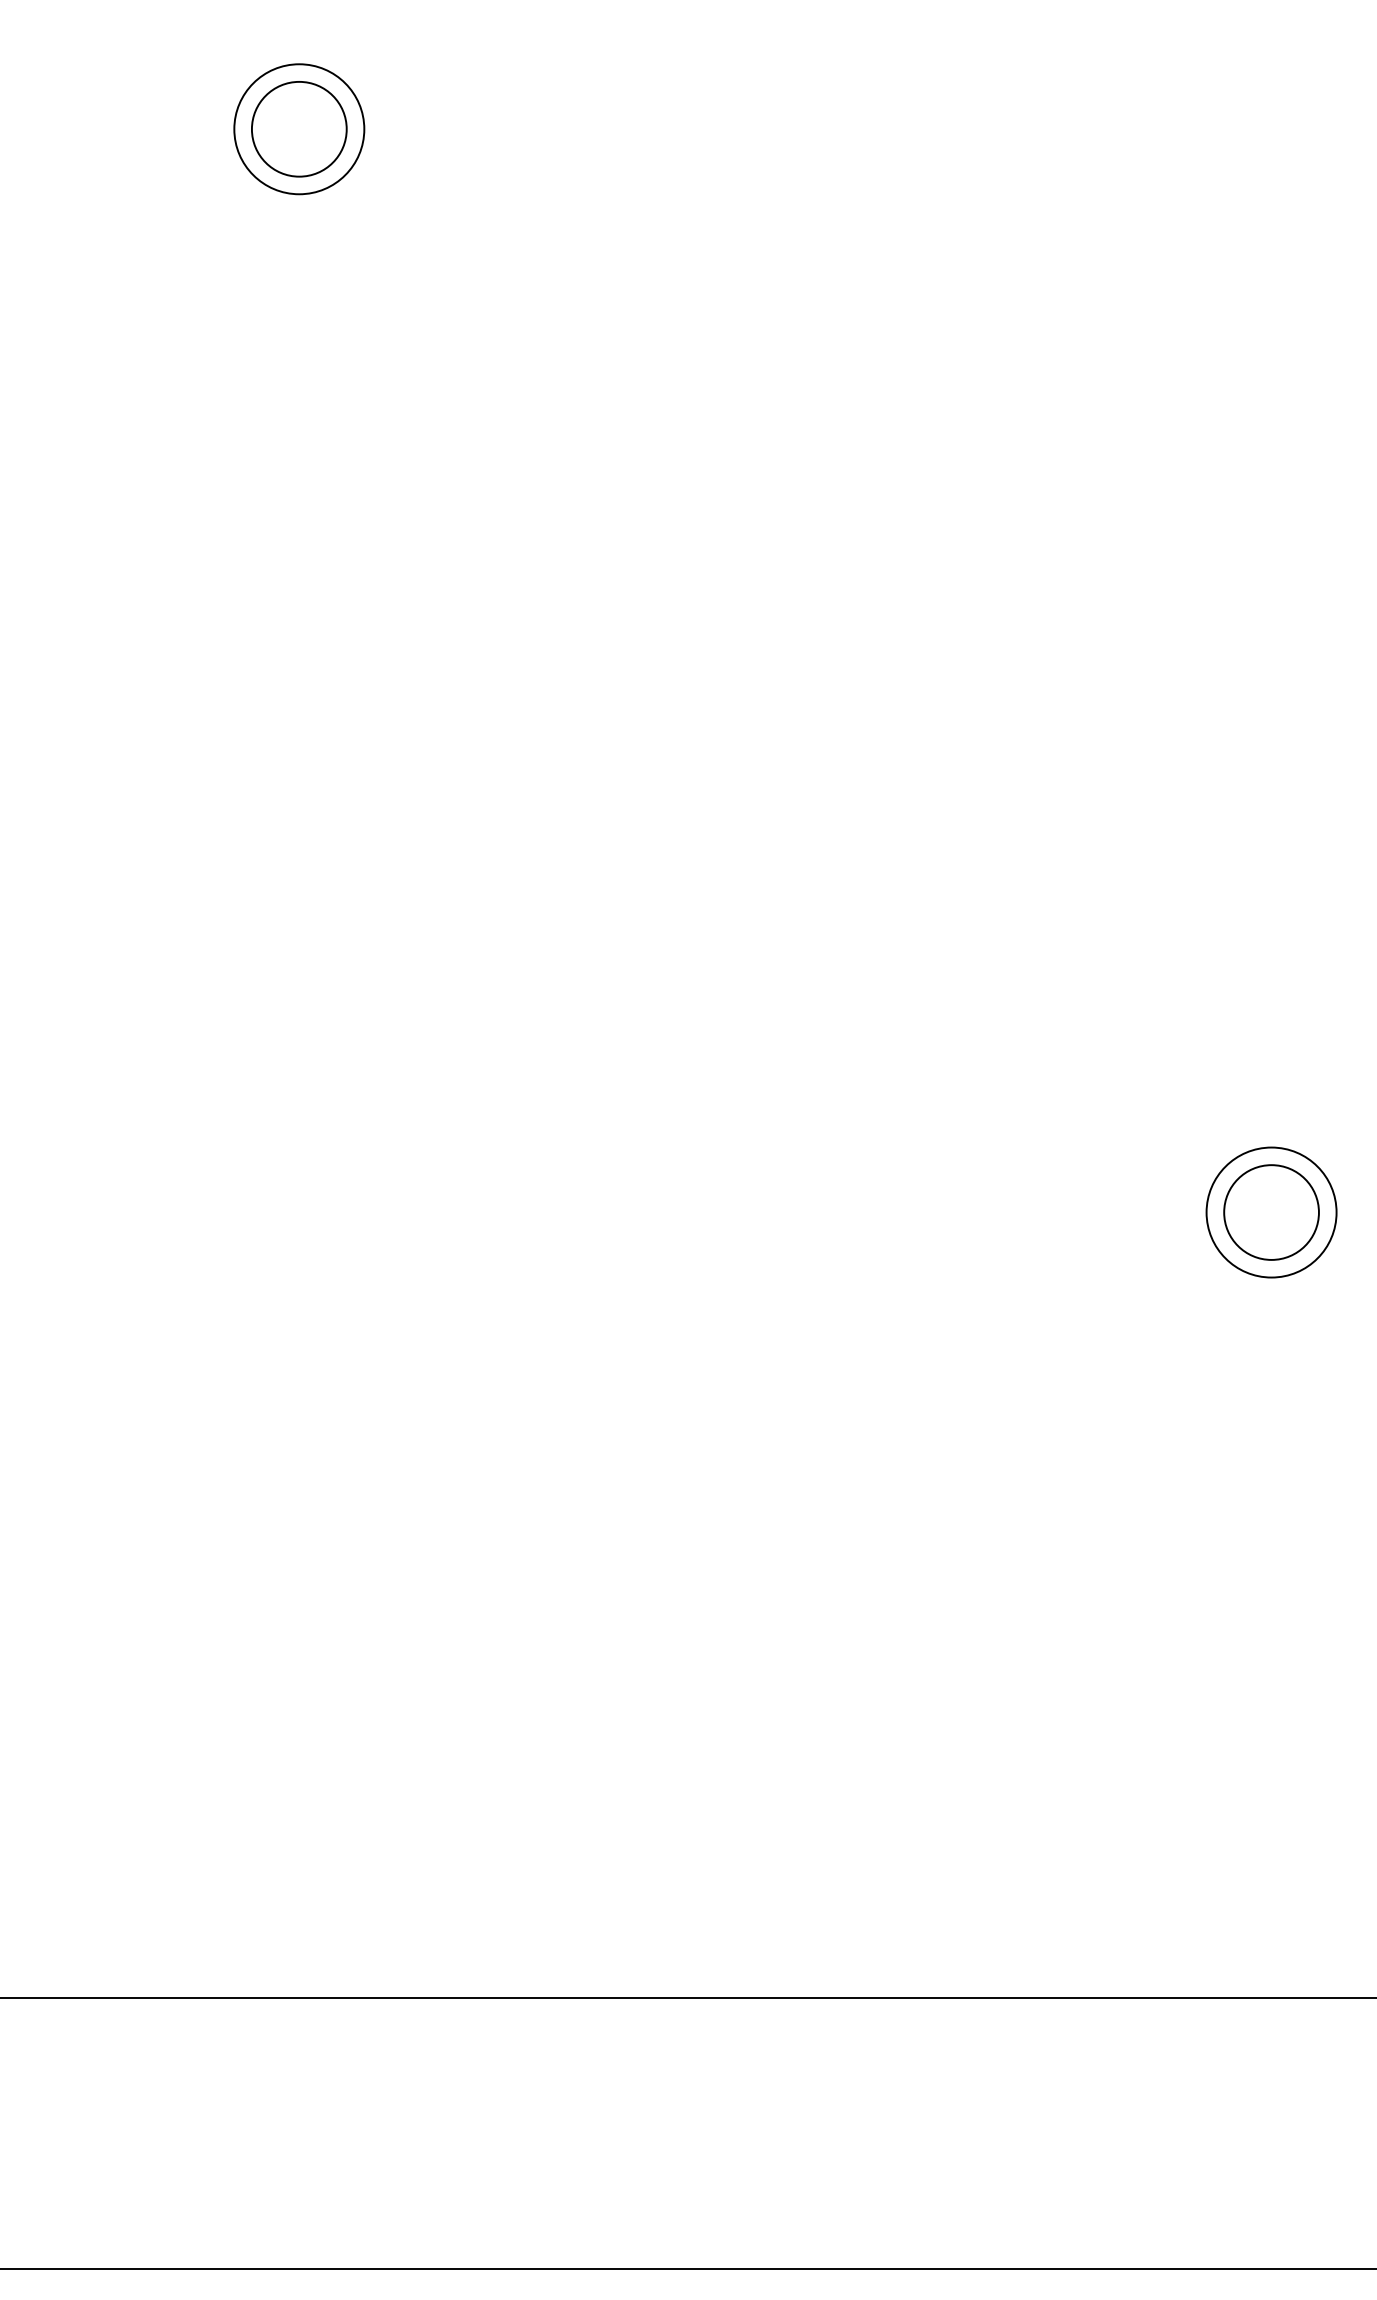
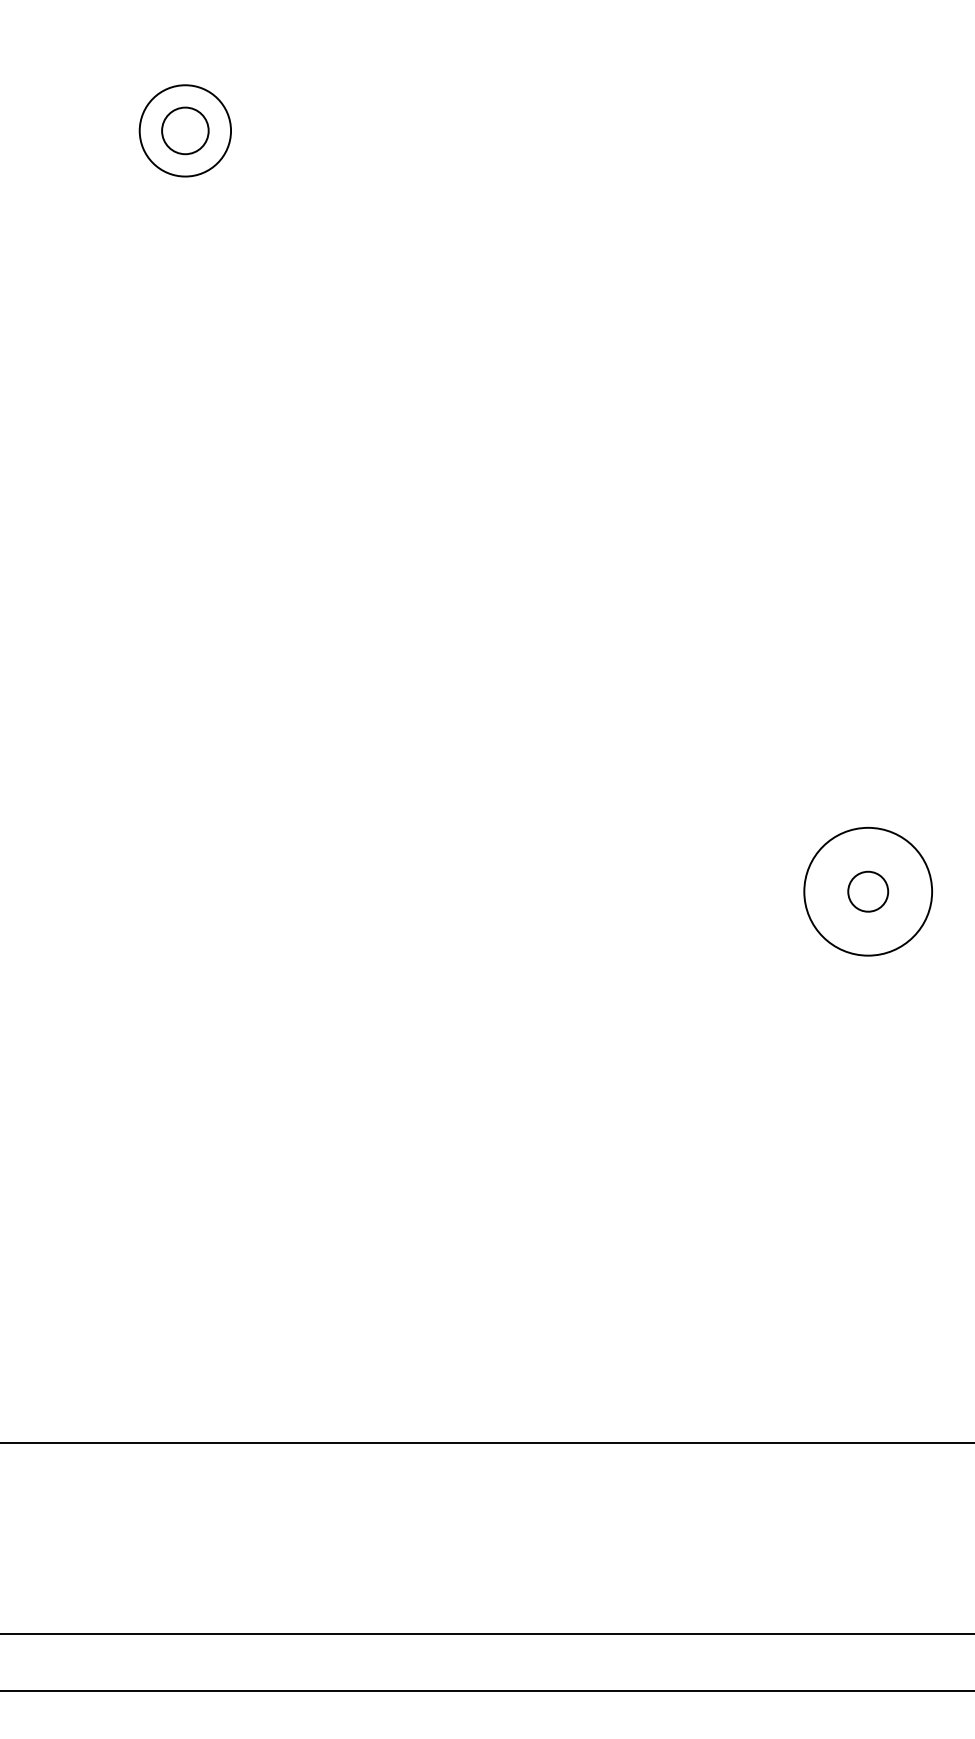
circle: (299, 128) -> (185, 130), size x0.7
circle: (1270, 1212) -> (867, 891), size x0.6
circle: (1270, 1212) -> (867, 891), size x1.4

